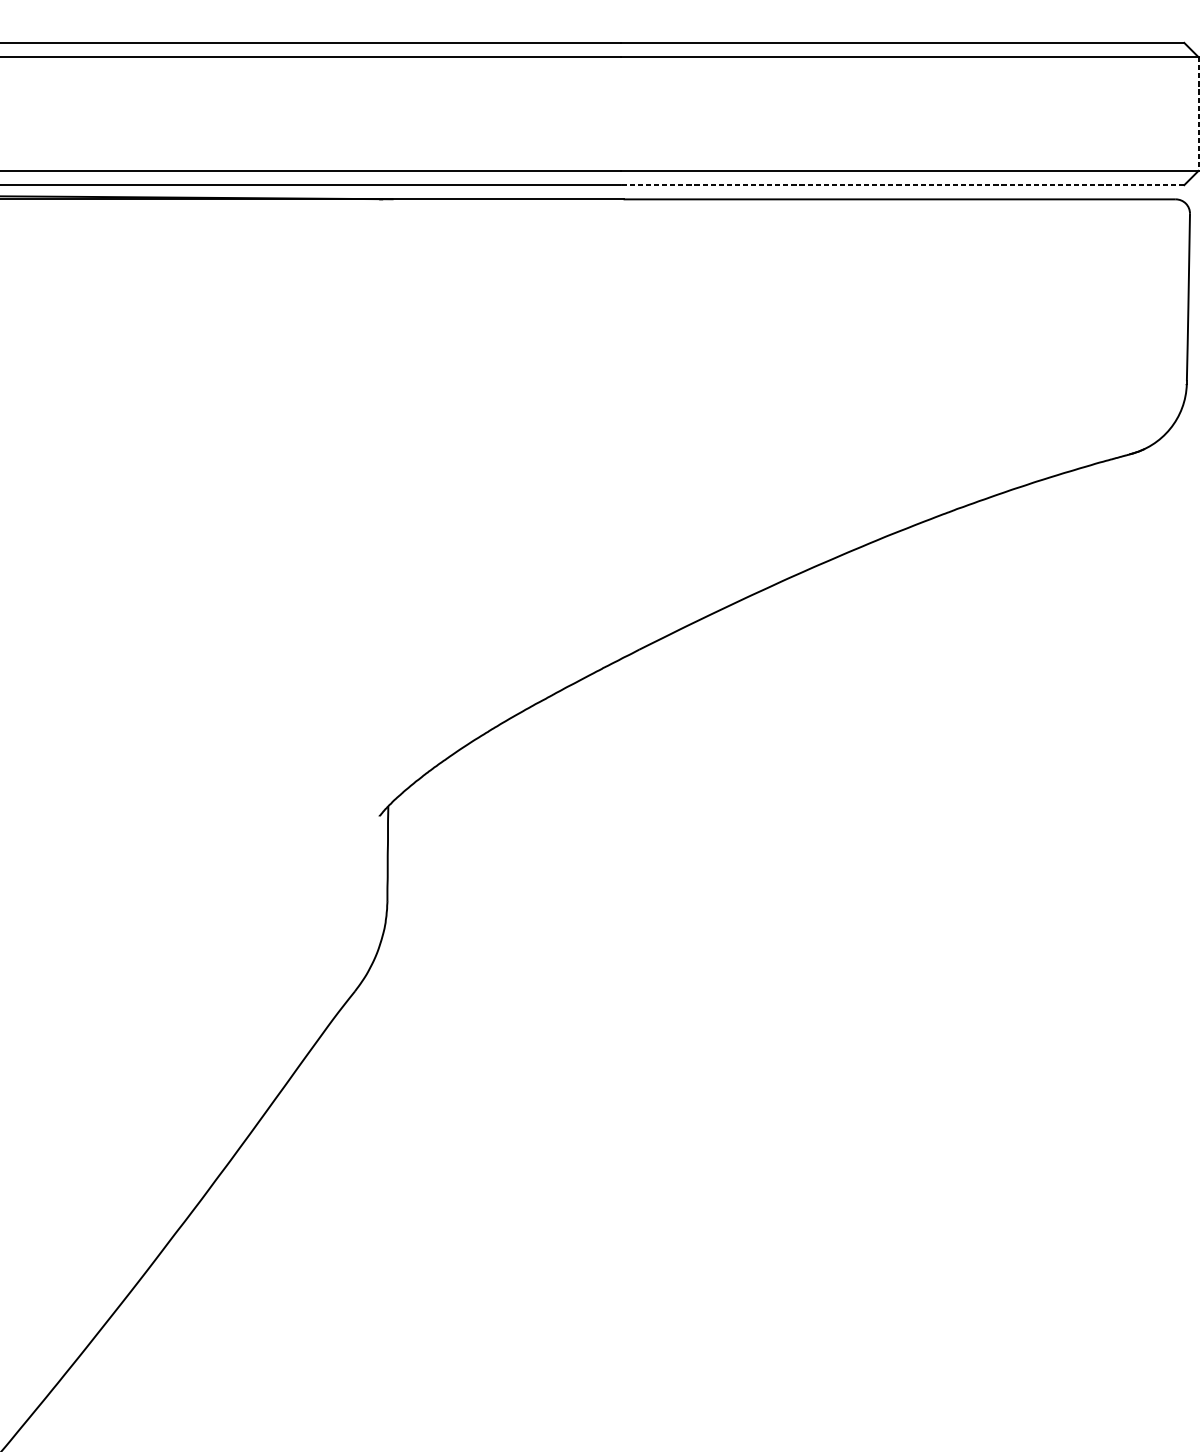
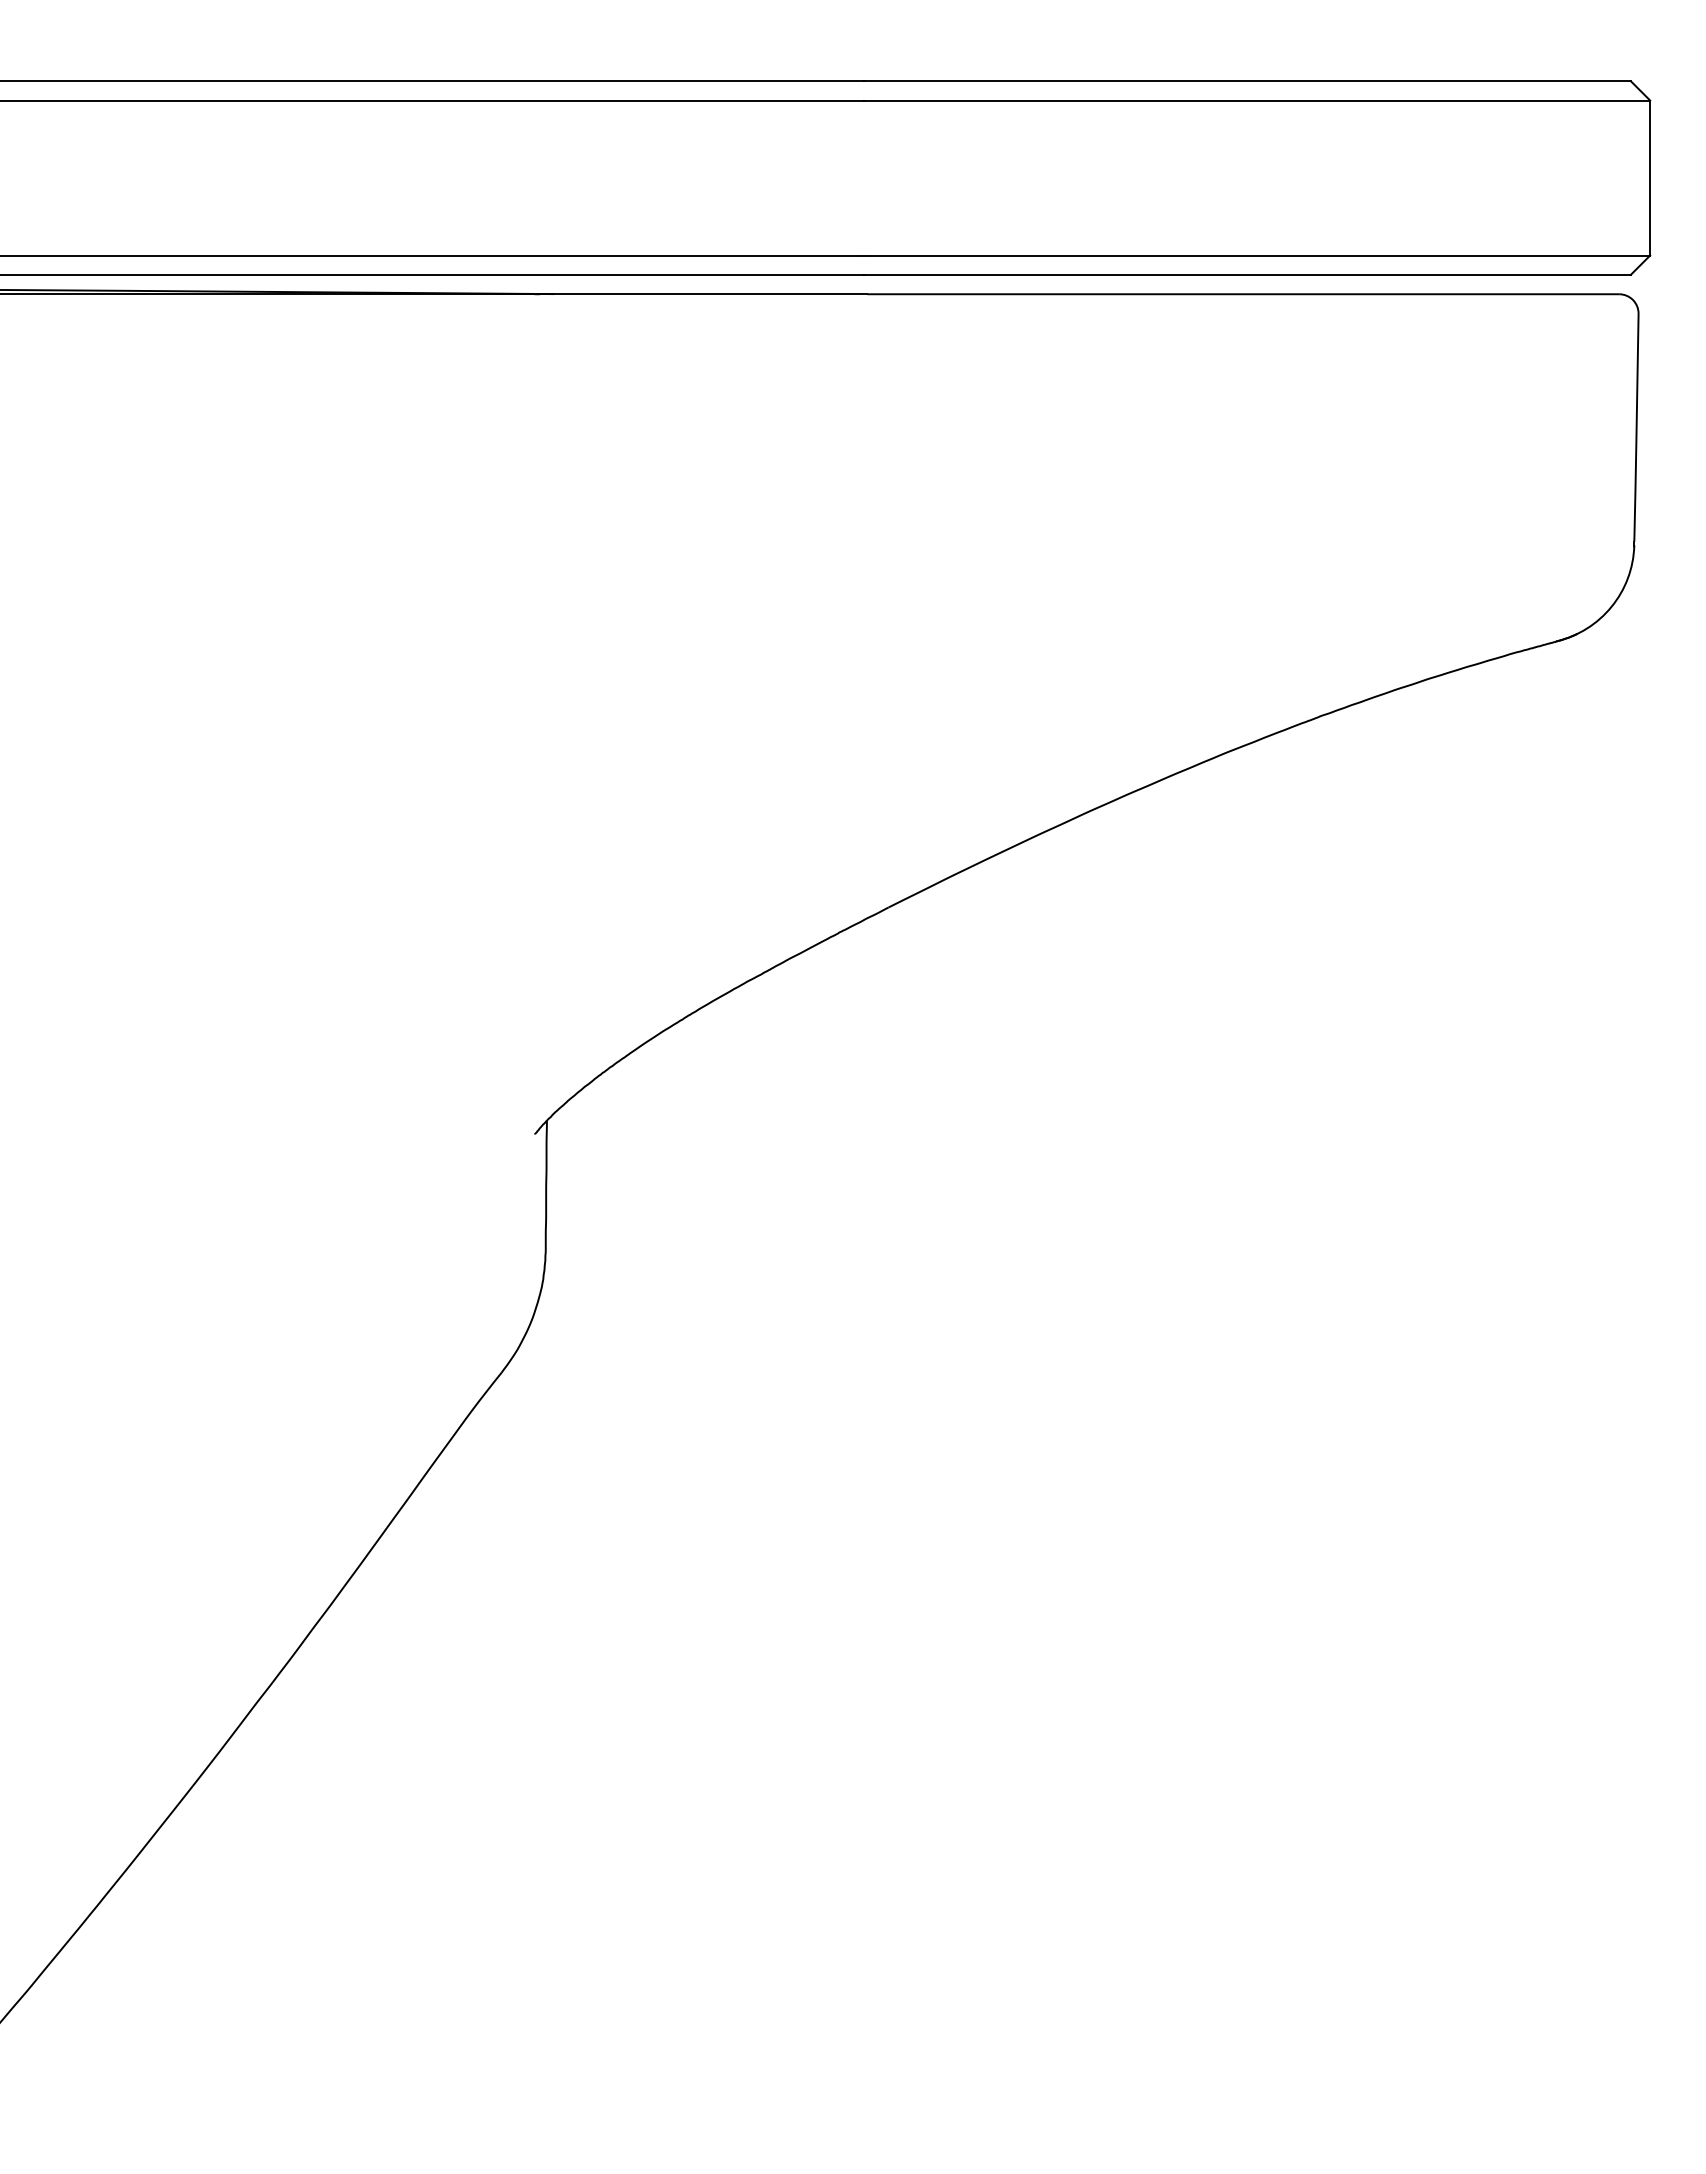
line: (1198, 114) -> (1650, 178), dashed -> solid
line: (902, 184) -> (1247, 274), dashed -> solid

